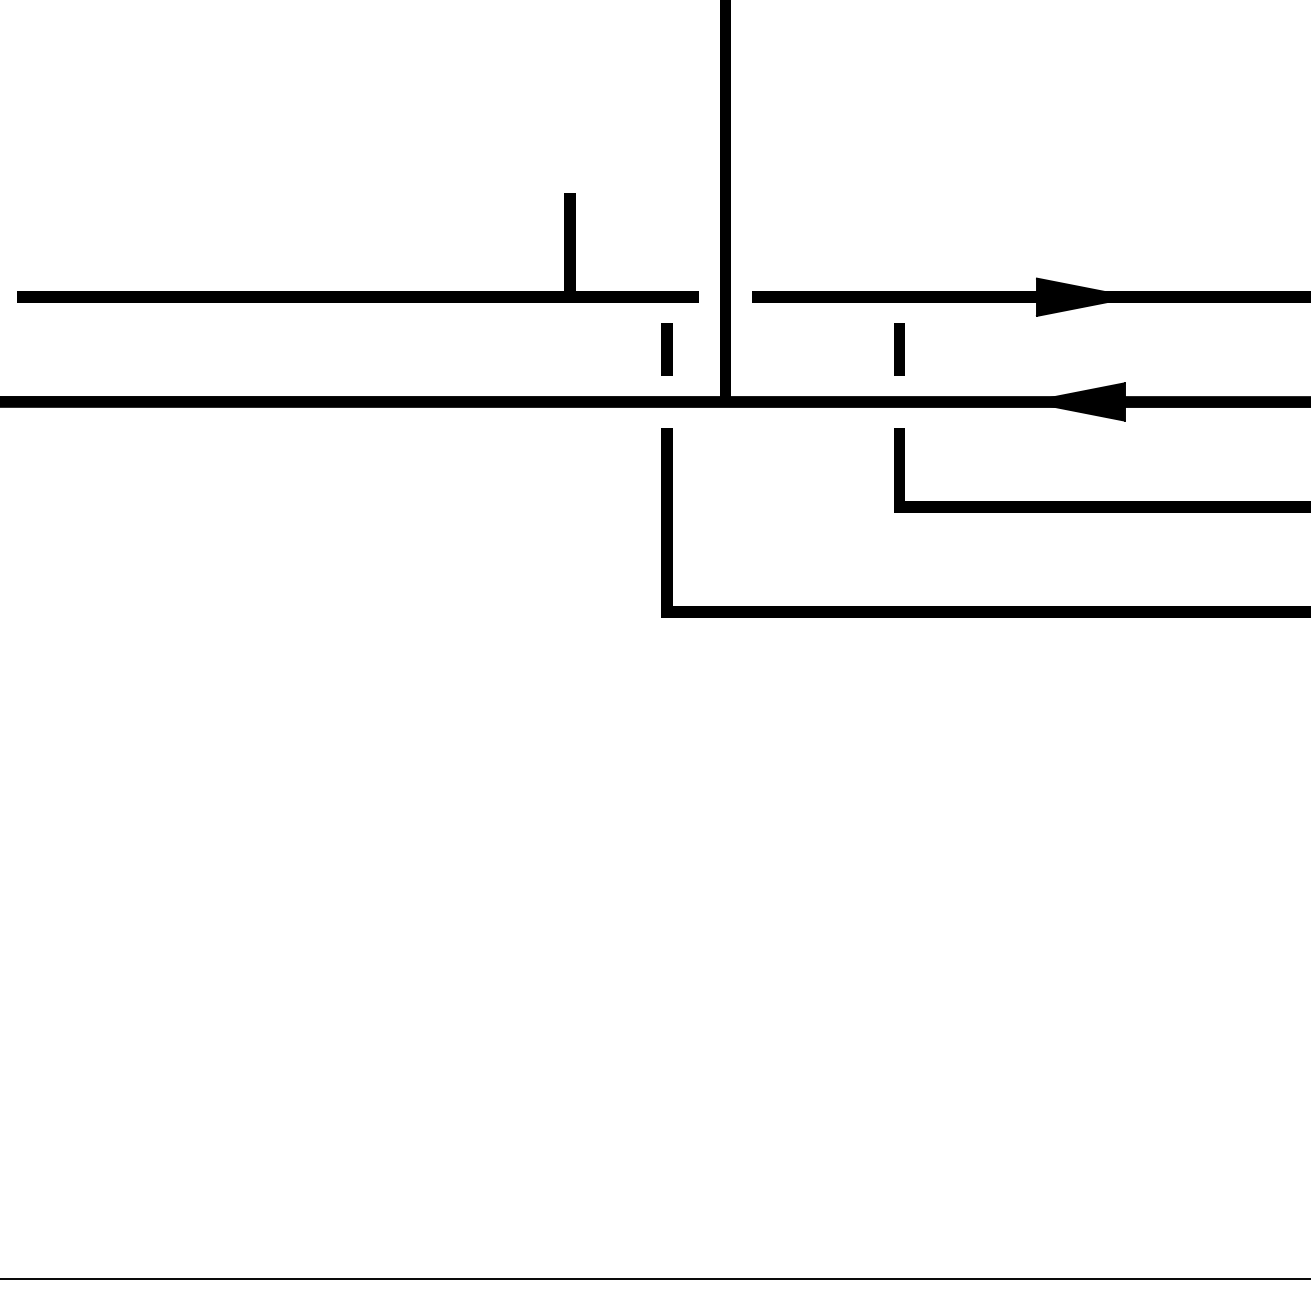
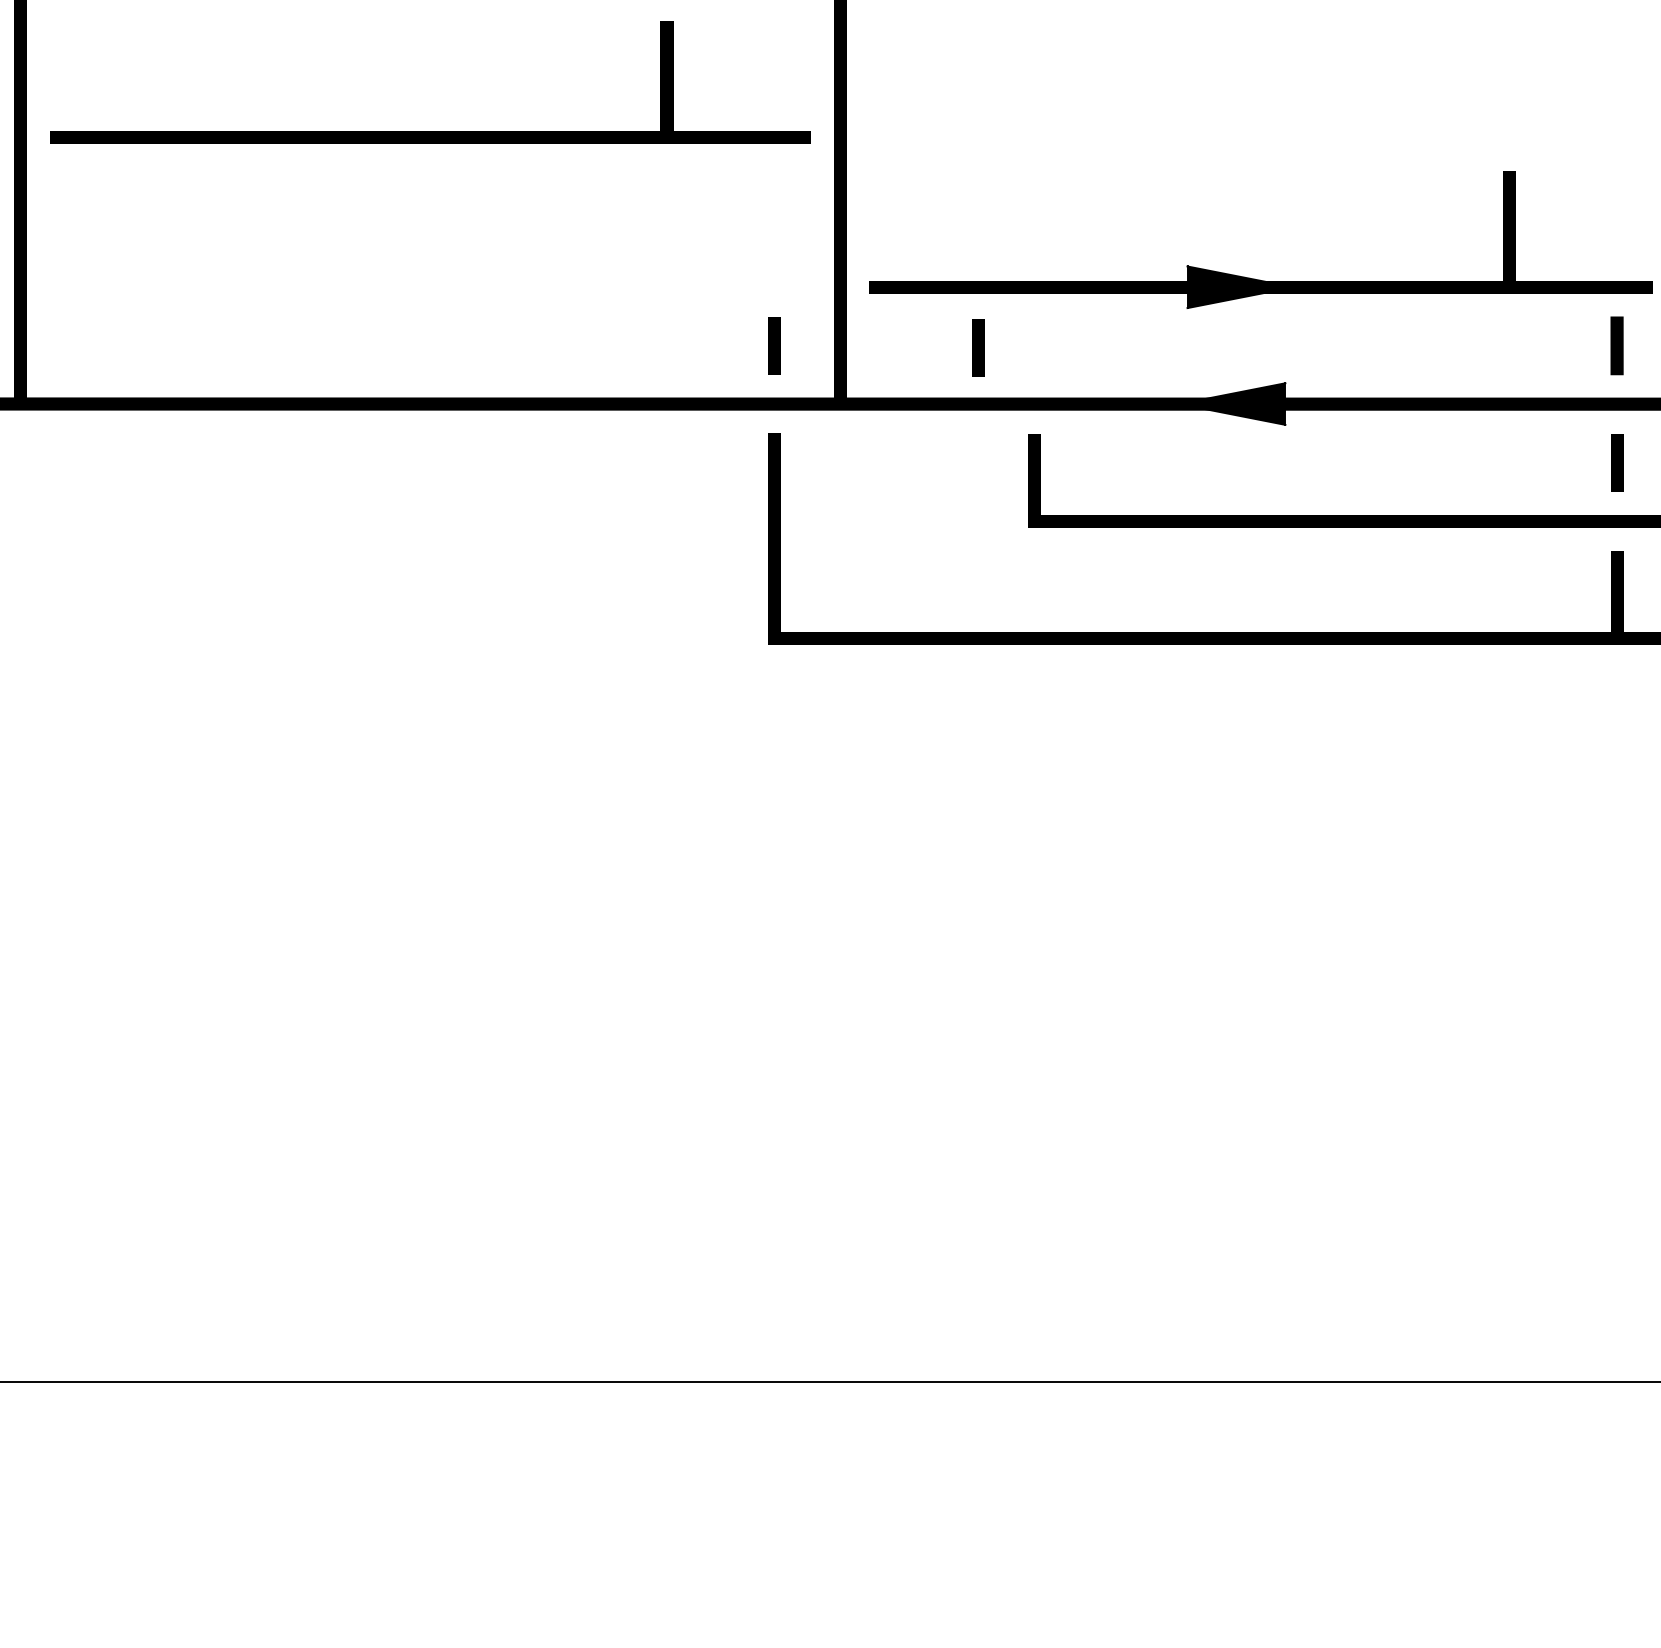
part: (358, 292) -> (430, 131), moved
line: (899, 349) -> (978, 347), moved

